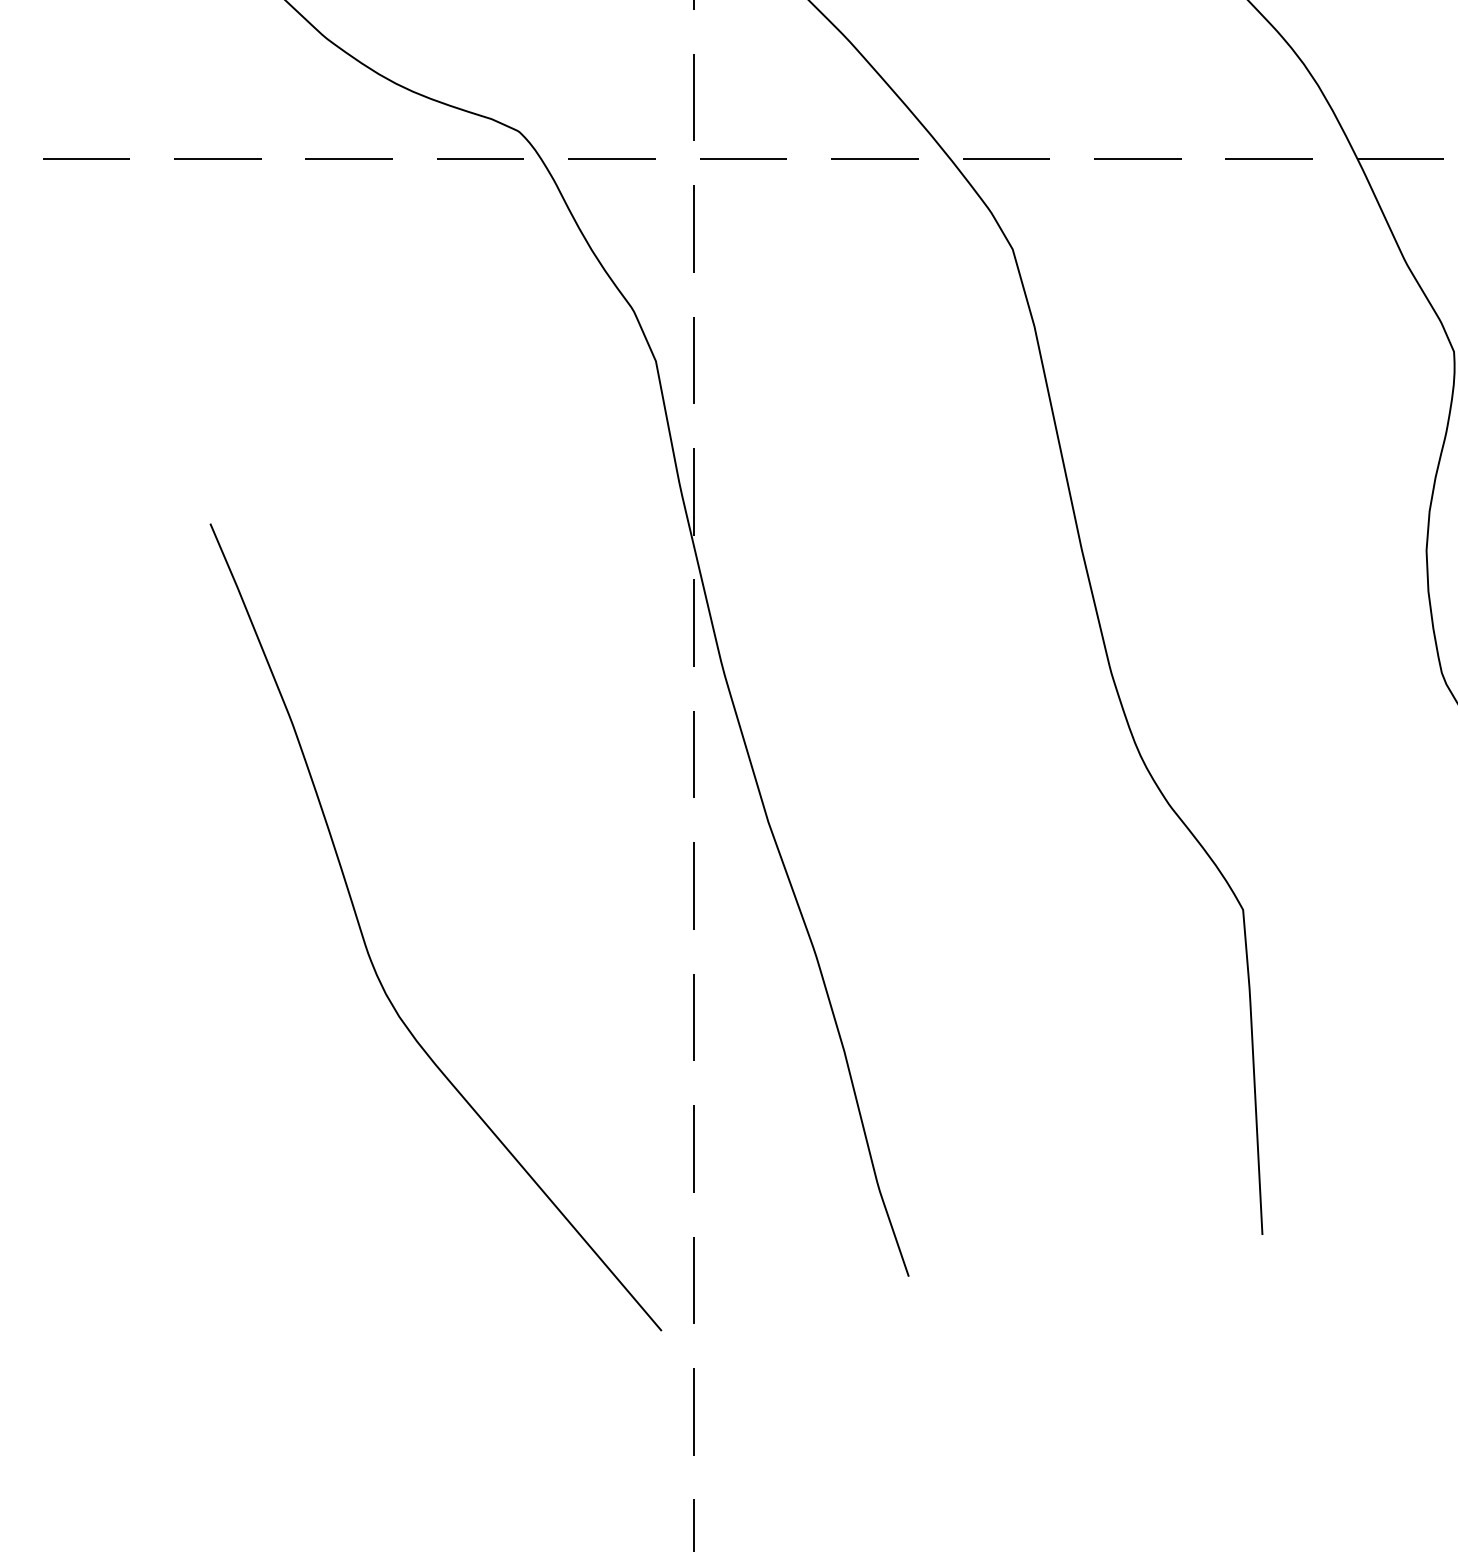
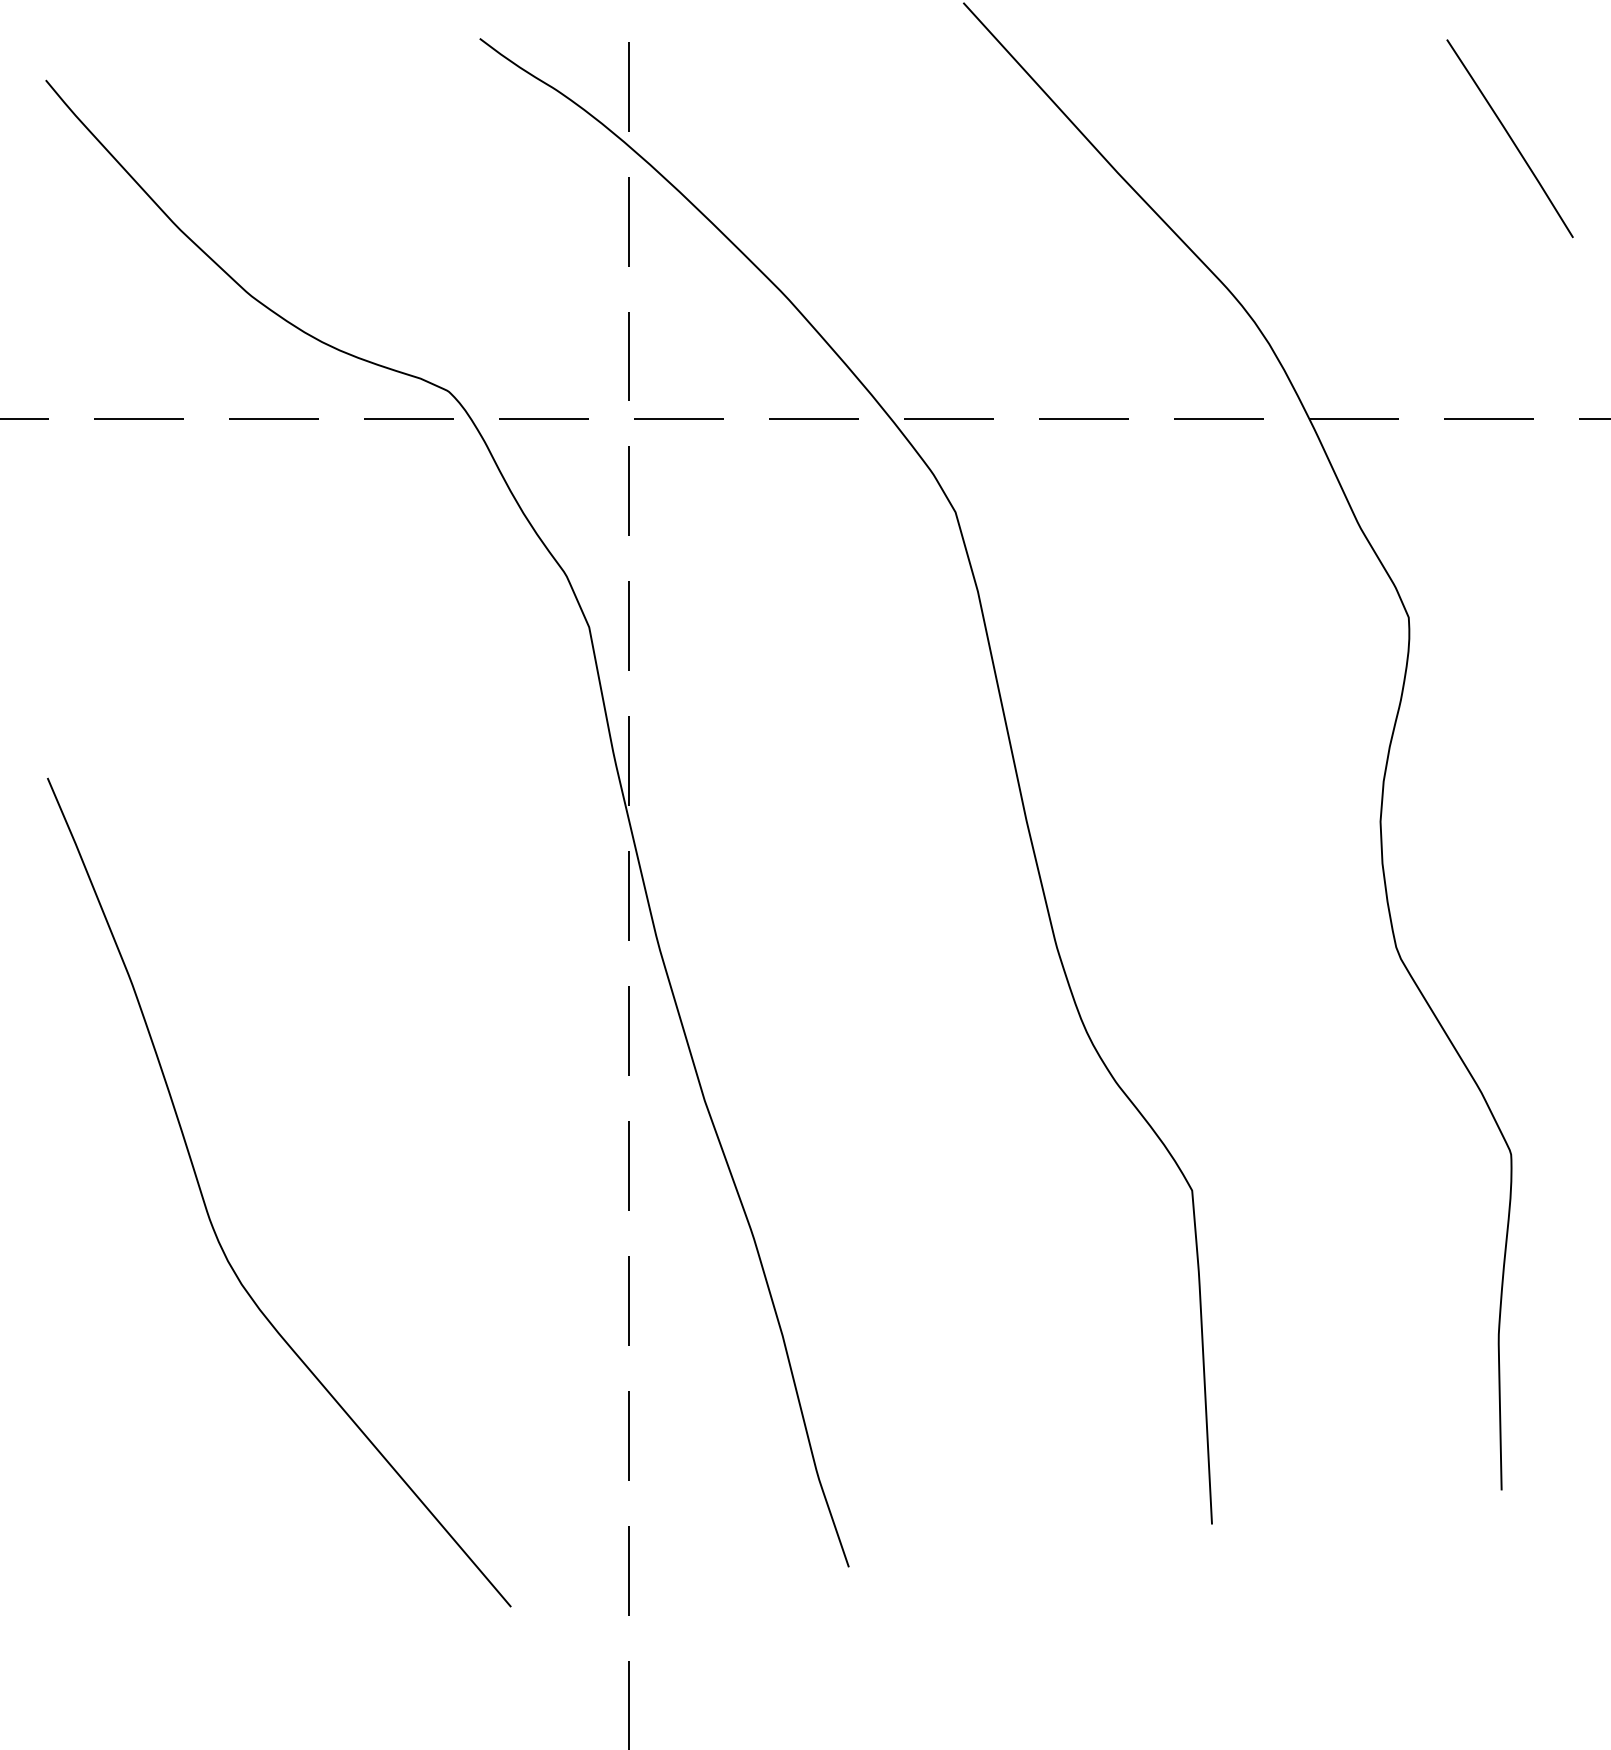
curve: (367, 948) -> (209, 1214), moved

